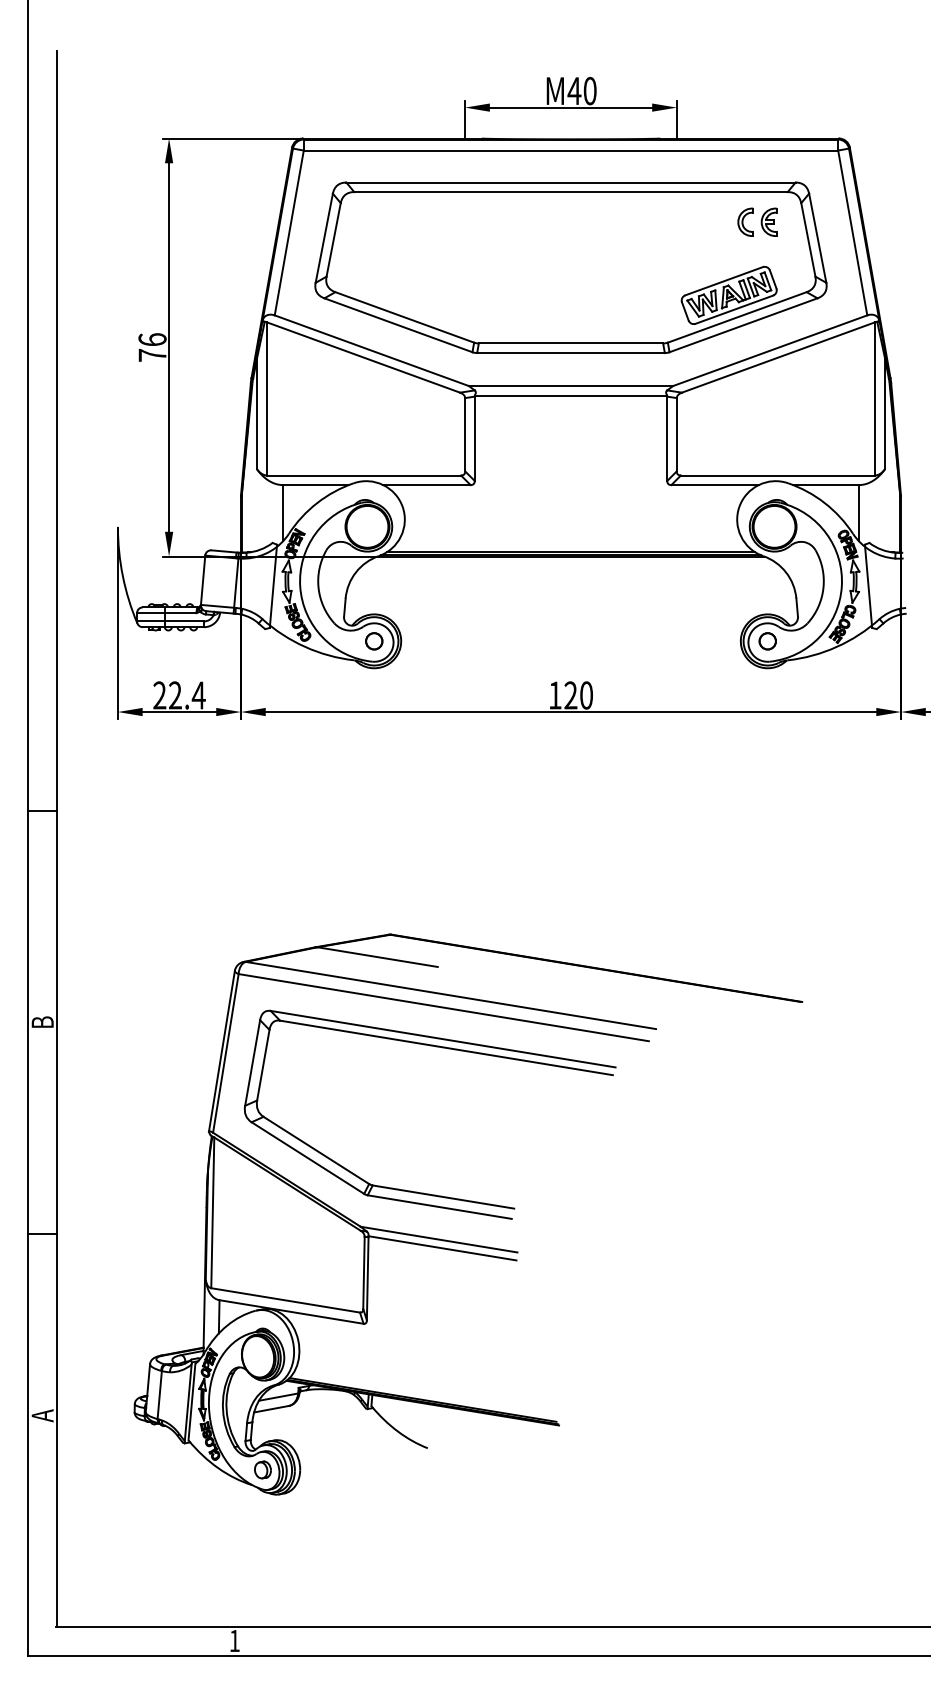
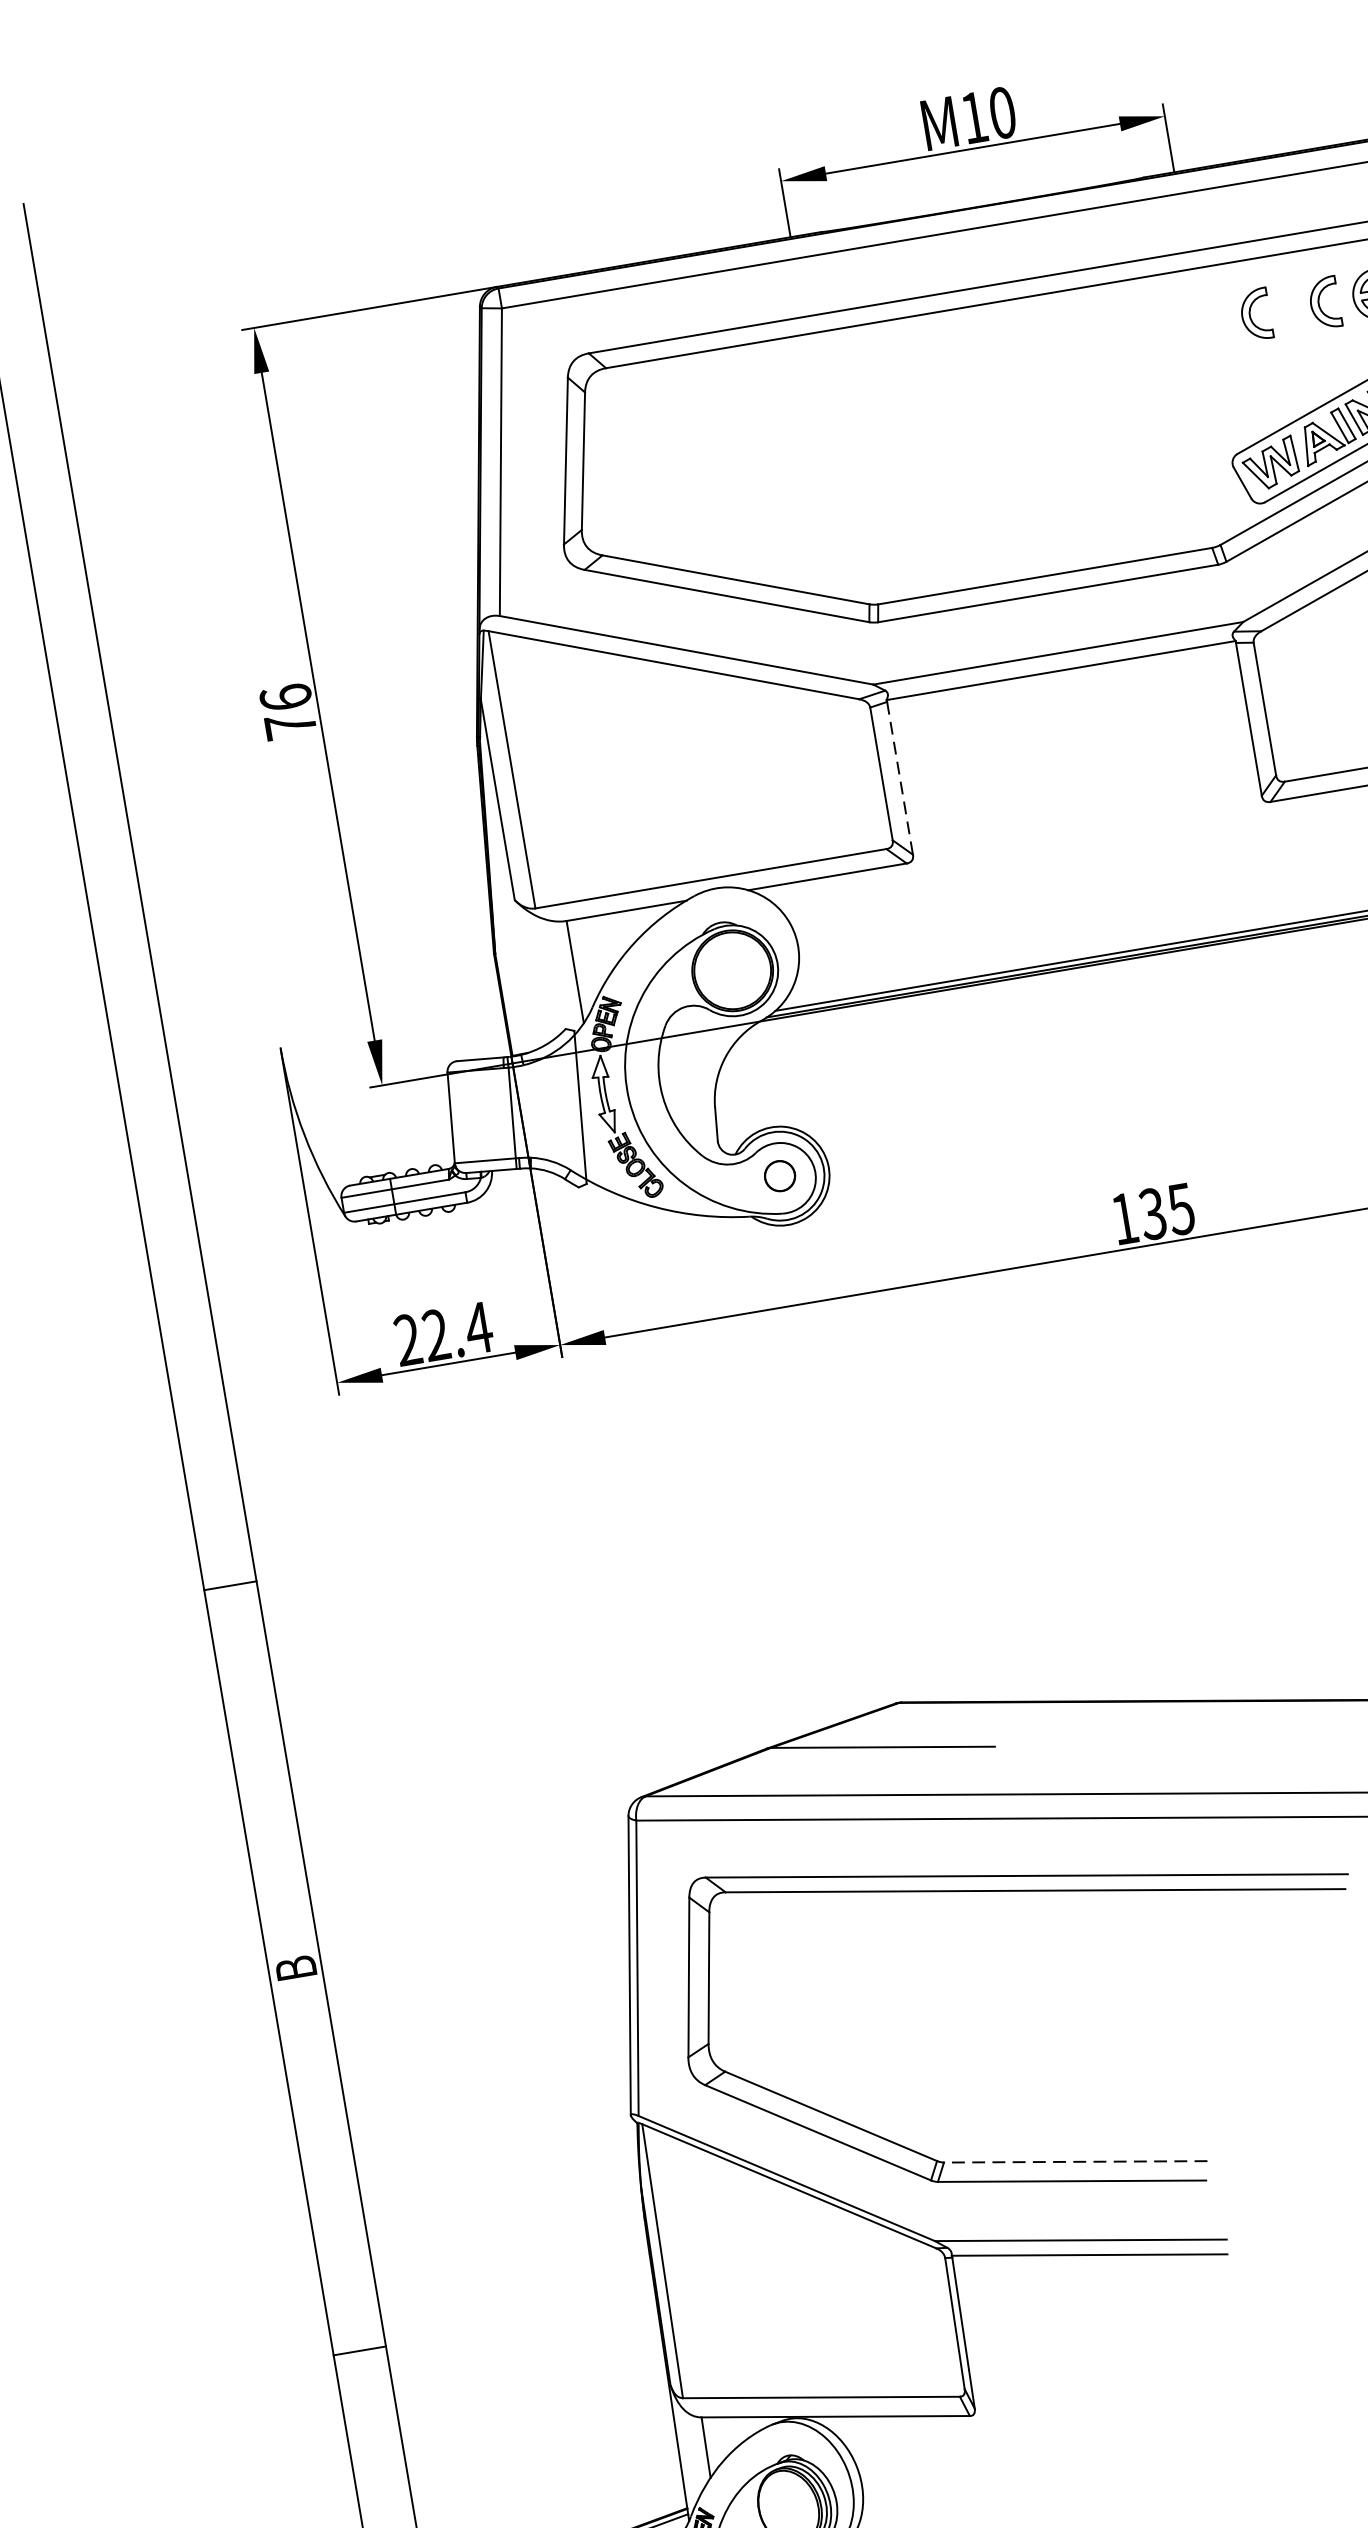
text: (574, 90) -> (974, 116), M40 -> M10
part: (707, 221) -> (1255, 313), added
line: (474, 439) -> (899, 779), solid -> dashed
text: (578, 695) -> (1166, 1211), 120 -> 135
line: (443, 1197) -> (1075, 2162), solid -> dashed

